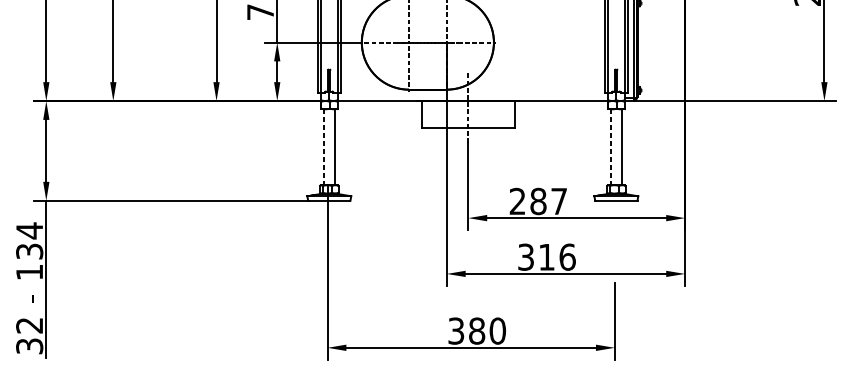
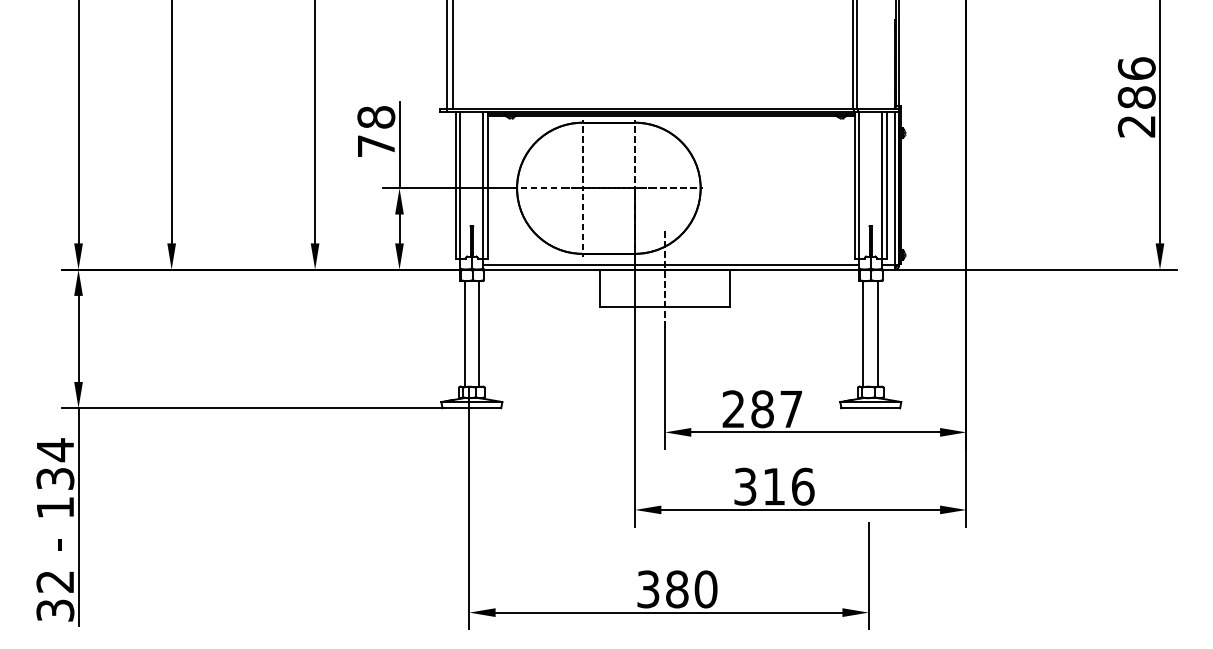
line: (472, 98) -> (671, 265), added
line: (324, 146) -> (464, 333), dashed -> solid
line: (611, 146) -> (863, 333), dashed -> solid

